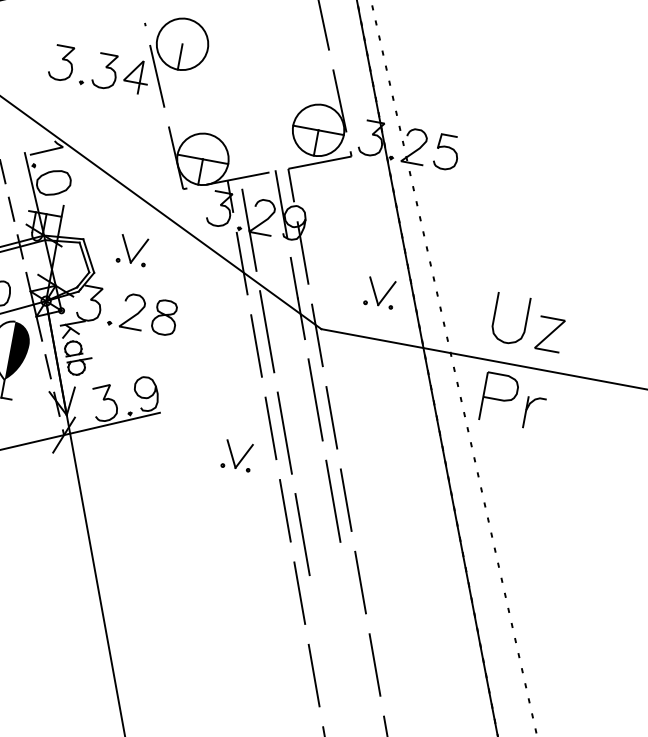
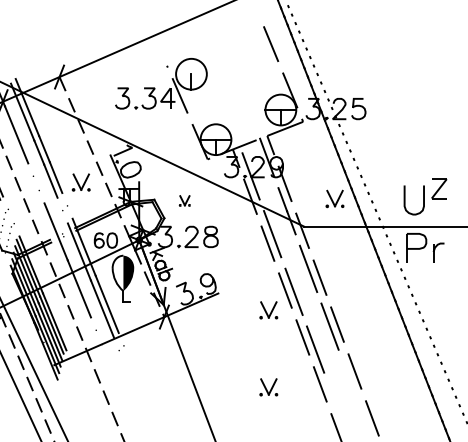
part: (132, 249) -> (184, 200), size x0.6
part: (550, 333) -> (439, 188), moved
part: (213, 582) -> (268, 387), added

